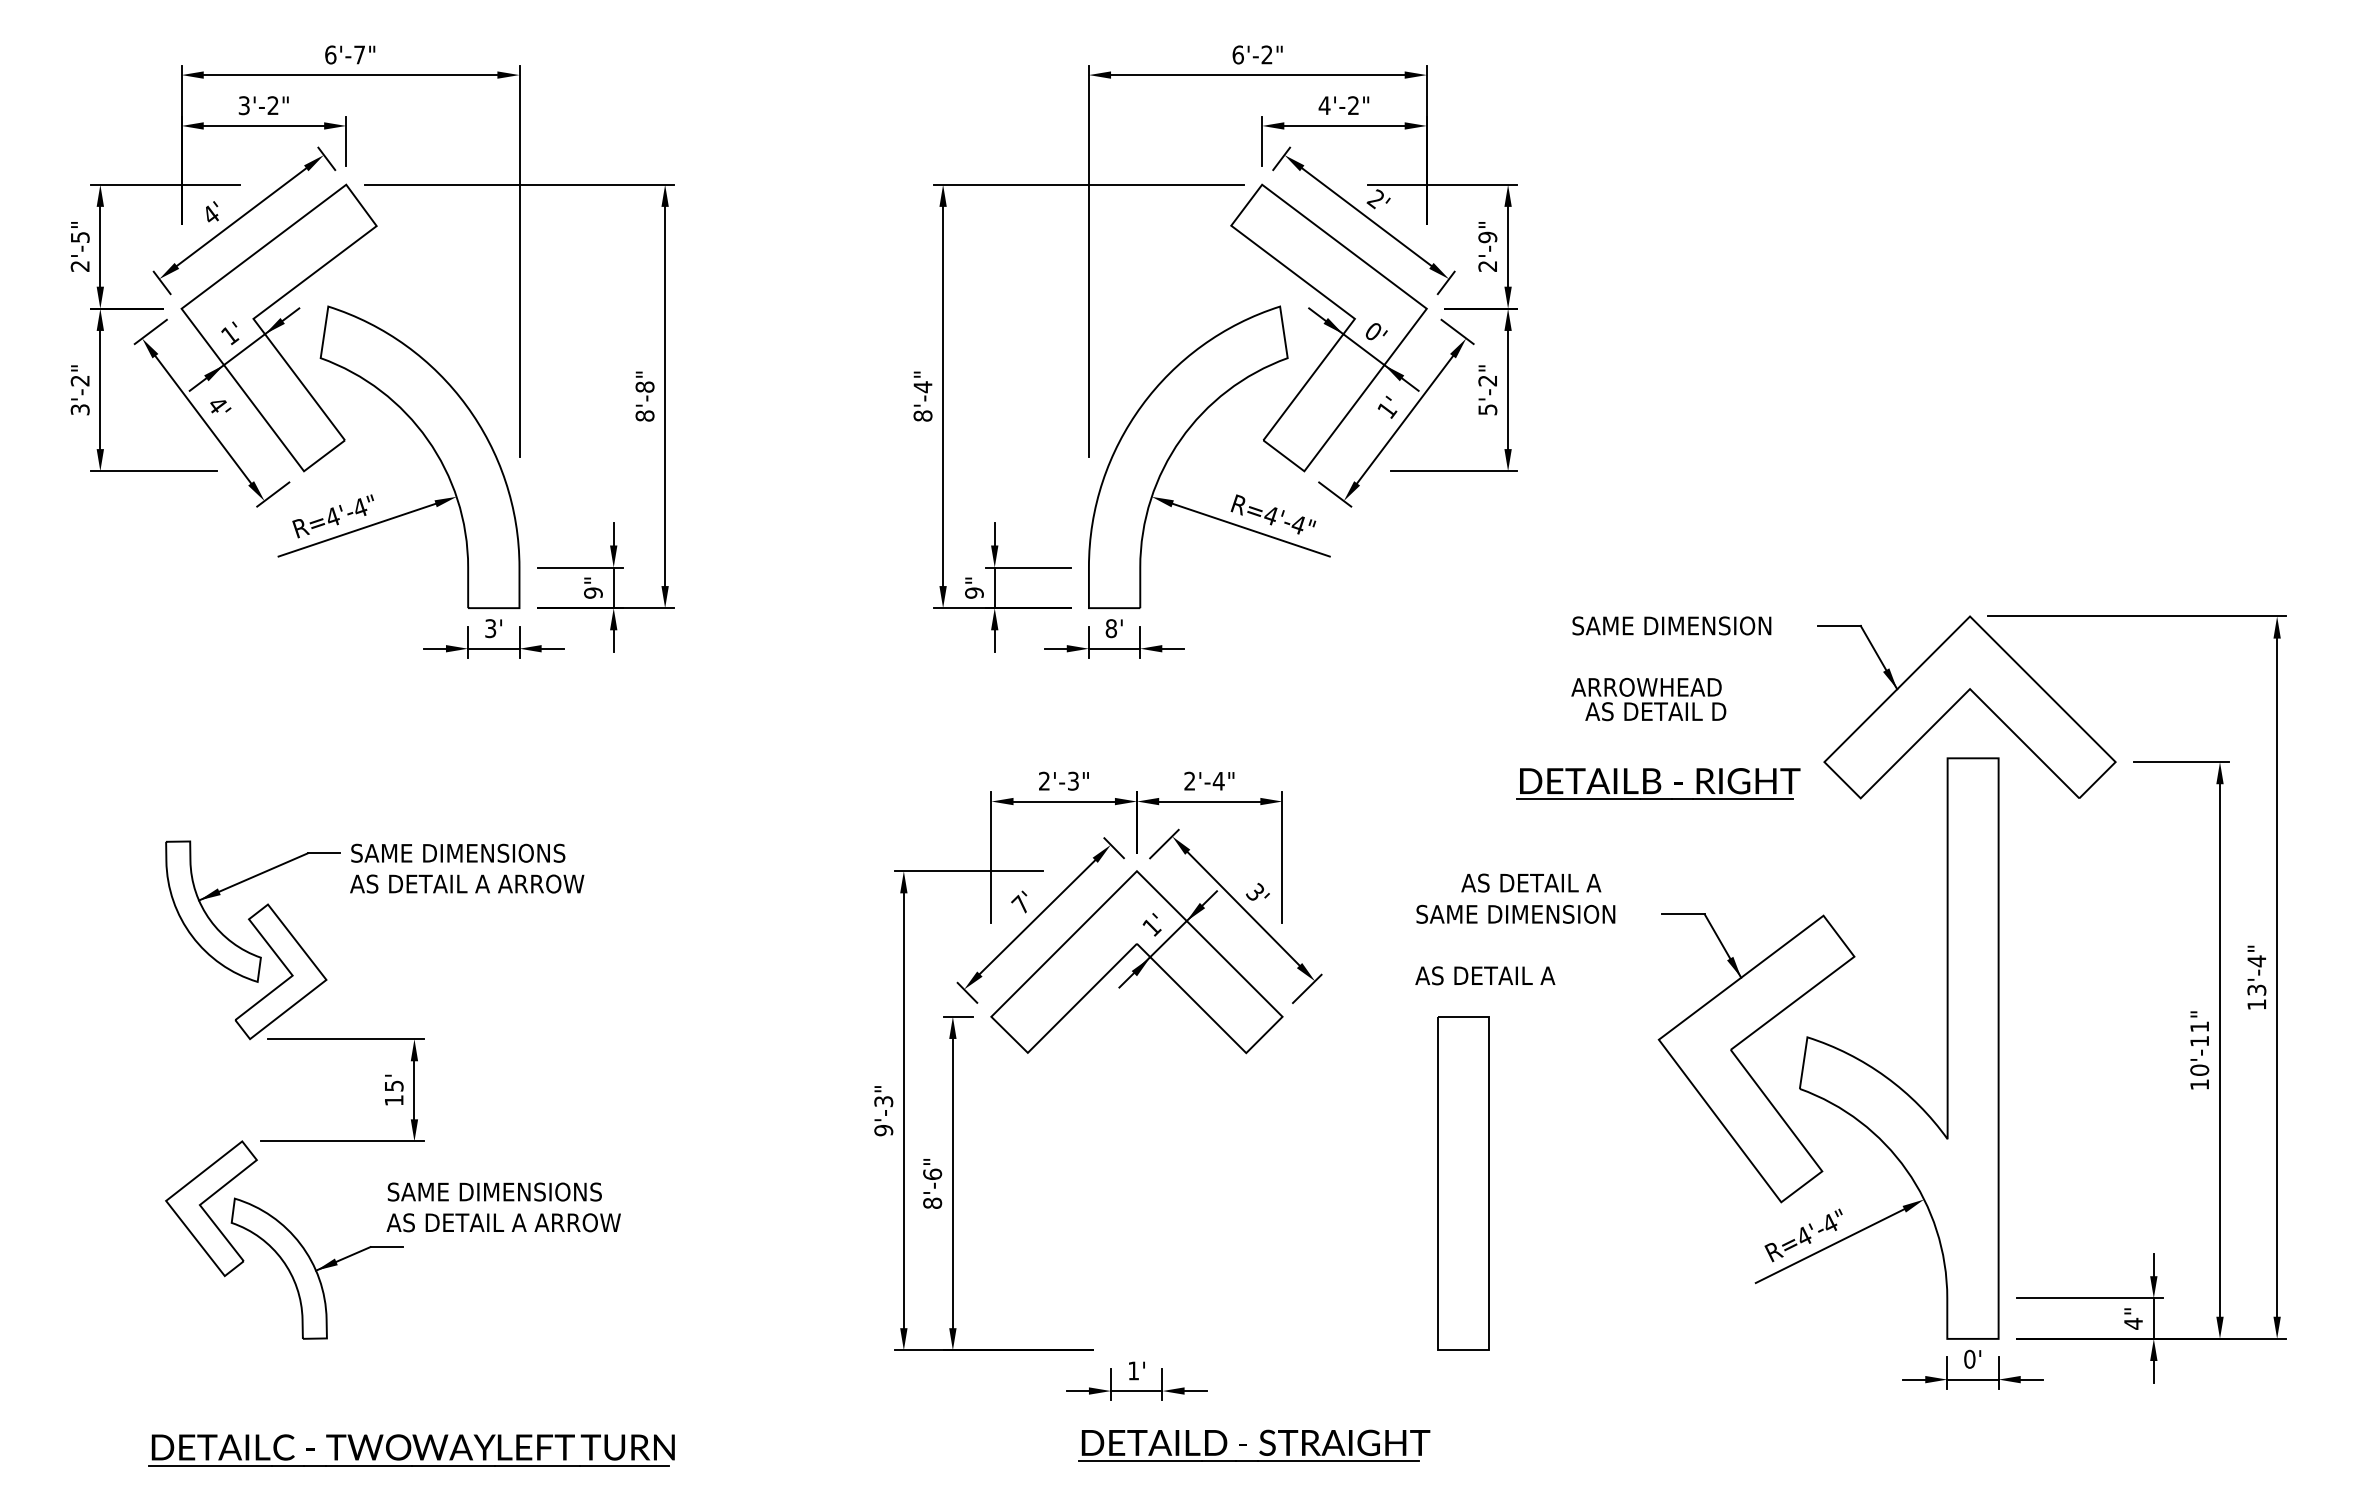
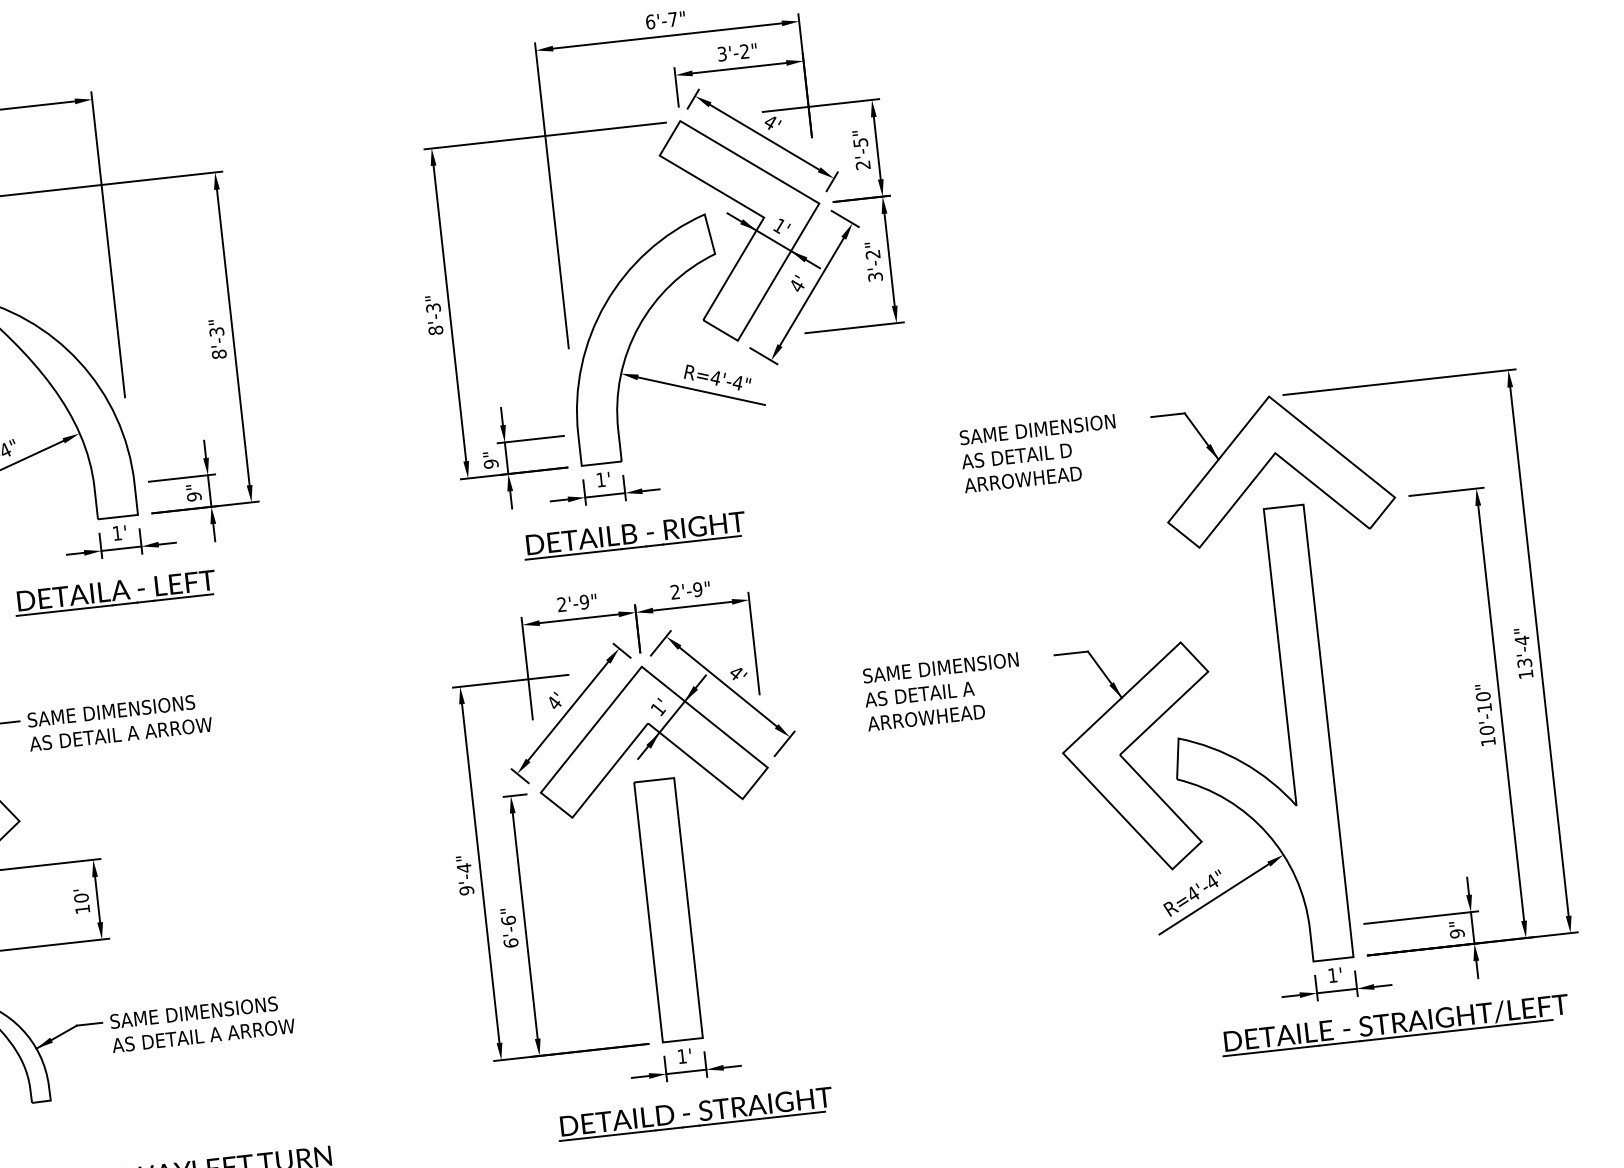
text: (1266, 54) -> (672, 19), 6'-2" -> 6'-7"
text: (1324, 105) -> (722, 53), 4'-2" -> 3'-2"
text: (1375, 199) -> (769, 122), 2' -> 4'
text: (1487, 237) -> (860, 142), 2'-9" -> 2'-5"
text: (1372, 331) -> (778, 225), 0' -> 1'
text: (644, 386) -> (216, 331), 8'-8" -> 8'-3"
text: (922, 387) -> (433, 308), 8'-4" -> 8'-3"
text: (1487, 409) -> (875, 276), 5'-2" -> 3'-2"
text: (1387, 410) -> (797, 286), 1' -> 4'
text: (490, 628) -> (117, 533), 3' -> 1'
text: (1111, 628) -> (601, 479), 8' -> 1'
part: (479, 703) -> (115, 592), added
text: (1655, 711) -> (1016, 456), moved
text: (1072, 780) -> (583, 601), 2'-3" -> 2'-9"
text: (1218, 780) -> (697, 589), 2'-4" -> 2'-9"
part: (1658, 783) -> (634, 535), moved
text: (1531, 882) -> (919, 693), moved
text: (1255, 891) -> (735, 672), 3' -> 4'
text: (1020, 903) -> (553, 701), 7' -> 4'
text: (1498, 975) -> (932, 716), AS DETAIL A -> ARROWHEAD
text: (2199, 1026) -> (1483, 696), 10'-11" -> 10'-10"
text: (393, 1085) -> (80, 897), 15' -> 10'
text: (883, 1101) -> (464, 868), 9'-3" -> 9'-4"
part: (1463, 1183) -> (668, 910), moved
text: (932, 1202) -> (510, 942), 8'-6" -> 6'-6"
text: (503, 1207) -> (202, 1023), moved
text: (2133, 1323) -> (1457, 933), 4" -> 9"
text: (1969, 1358) -> (1332, 974), 0' -> 1'
part: (2041, 1430) -> (1394, 1024), added
part: (1260, 1450) -> (700, 1117), moved

